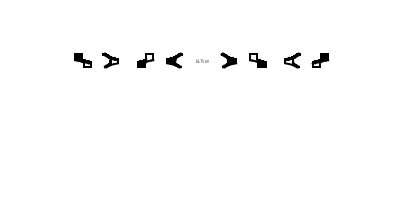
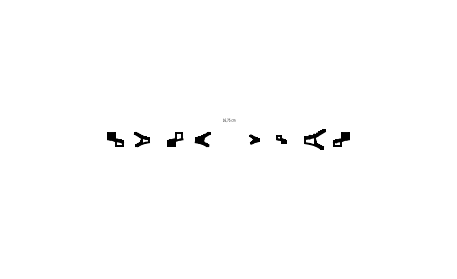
text: (202, 60) -> (229, 119), moved
part: (229, 60) -> (254, 139), size x0.6
part: (257, 60) -> (281, 139), size x0.6
part: (292, 60) -> (314, 139), size x1.4

